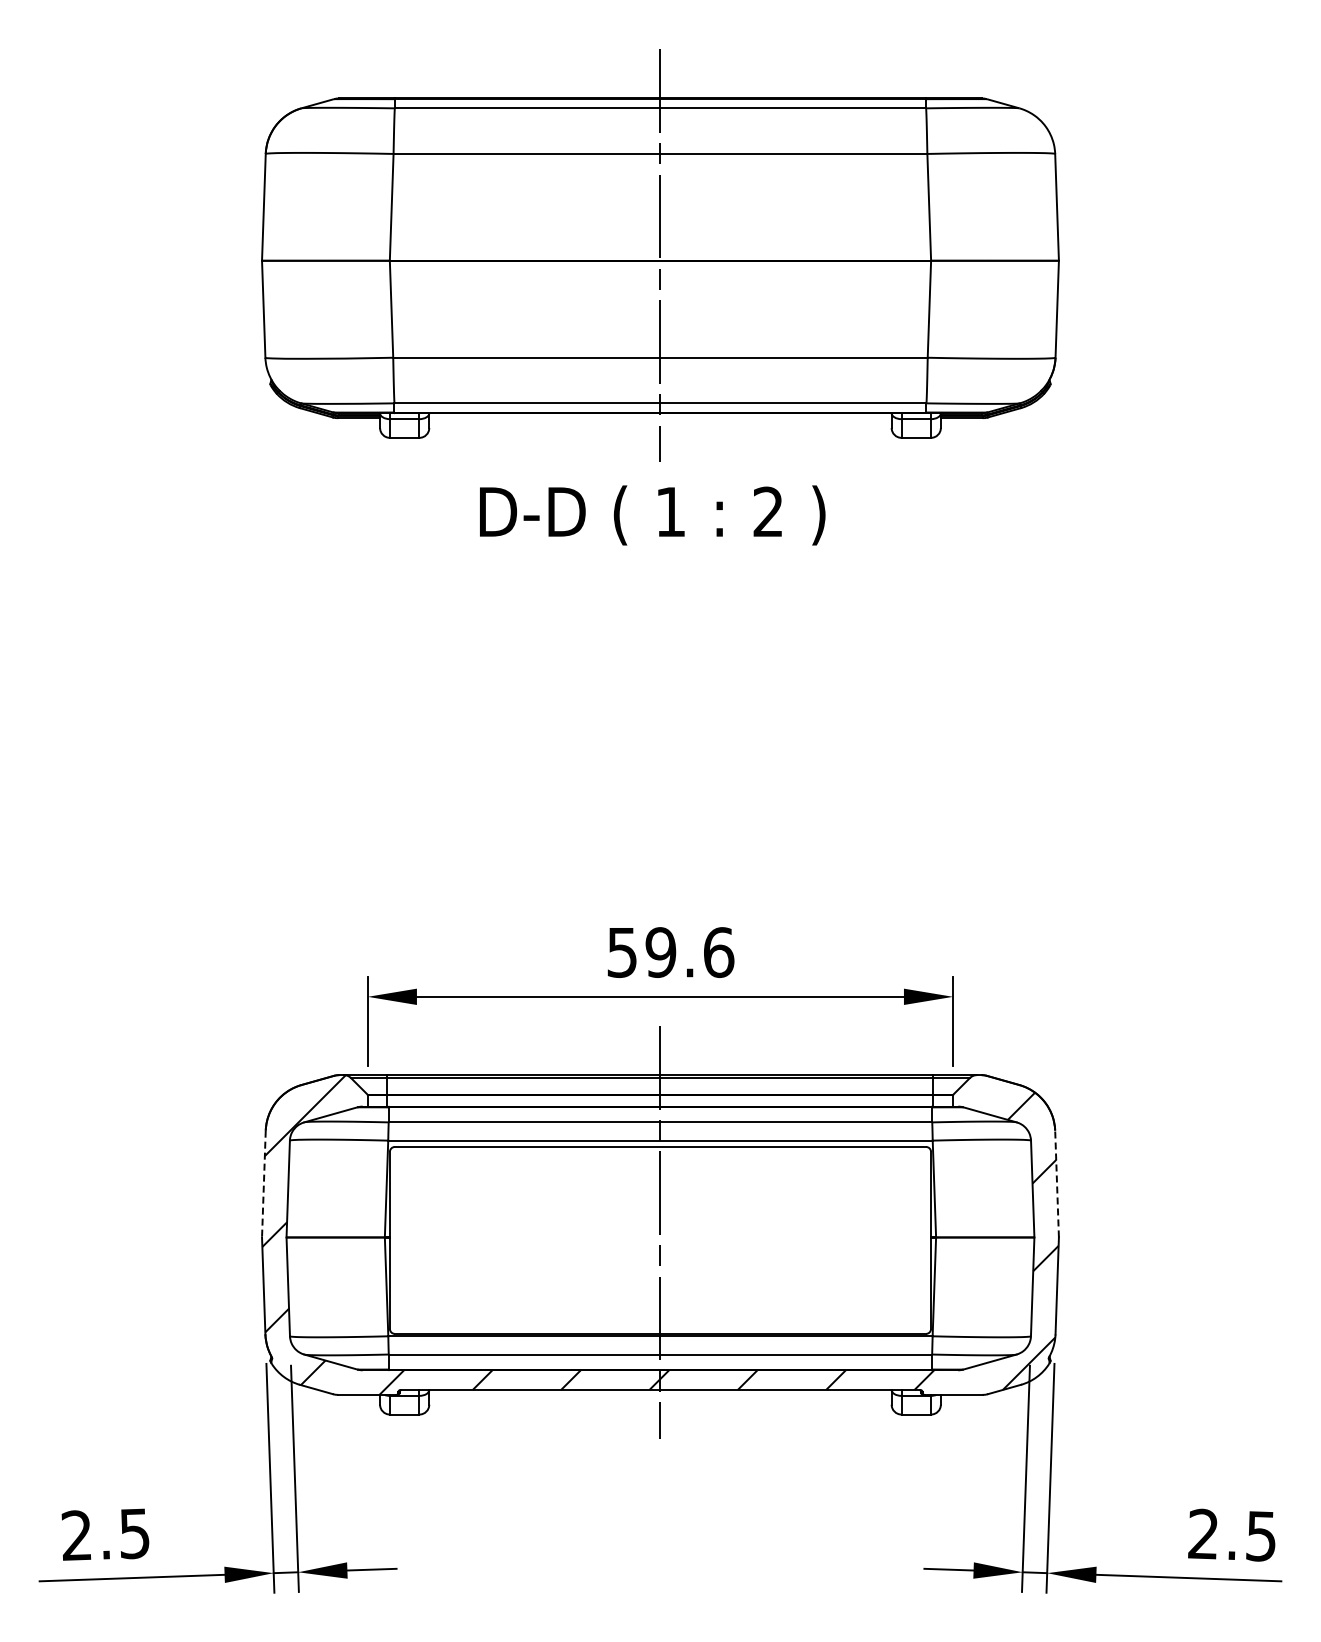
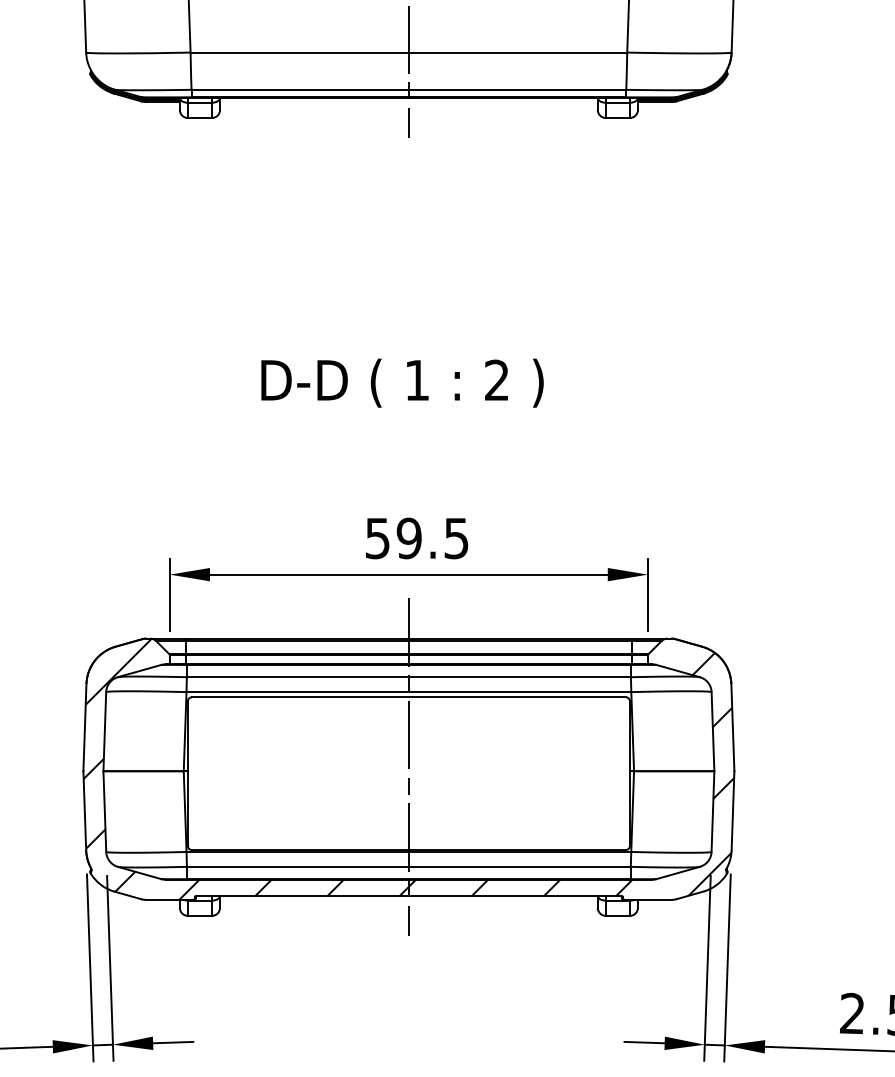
text: (652, 515) -> (402, 383), moved
text: (719, 952) -> (457, 538), 59.6 -> 59.5
line: (1057, 1183) -> (733, 727), dashed -> solid
line: (263, 1184) -> (84, 727), dashed -> solid

